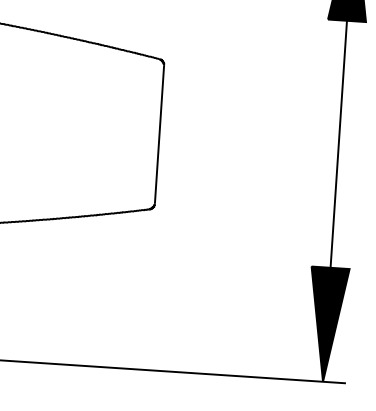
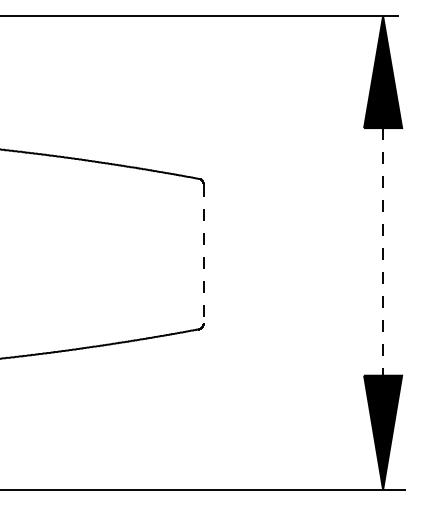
line: (159, 134) -> (203, 254), solid -> dashed
line: (339, 143) -> (383, 251), solid -> dashed

